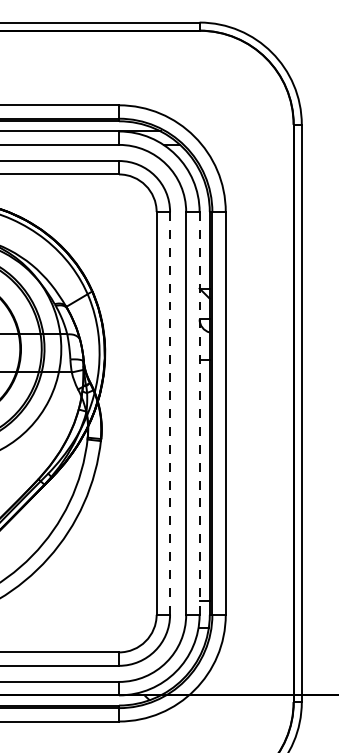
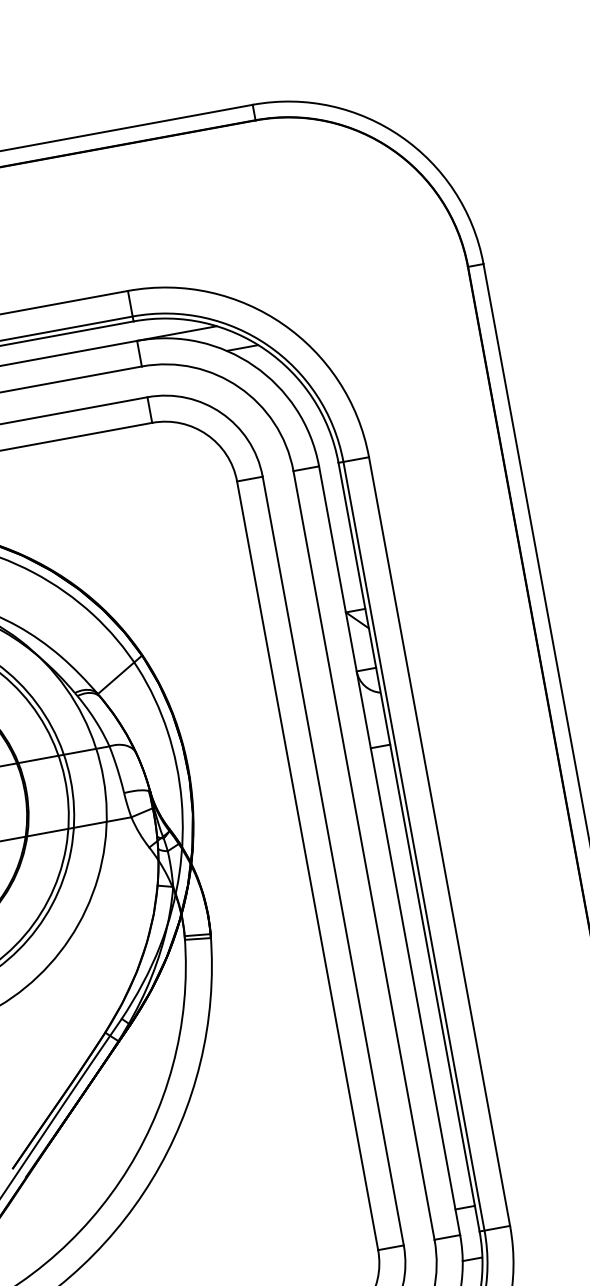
line: (170, 412) -> (333, 859), dashed -> solid
line: (199, 412) -> (389, 849), dashed -> solid

